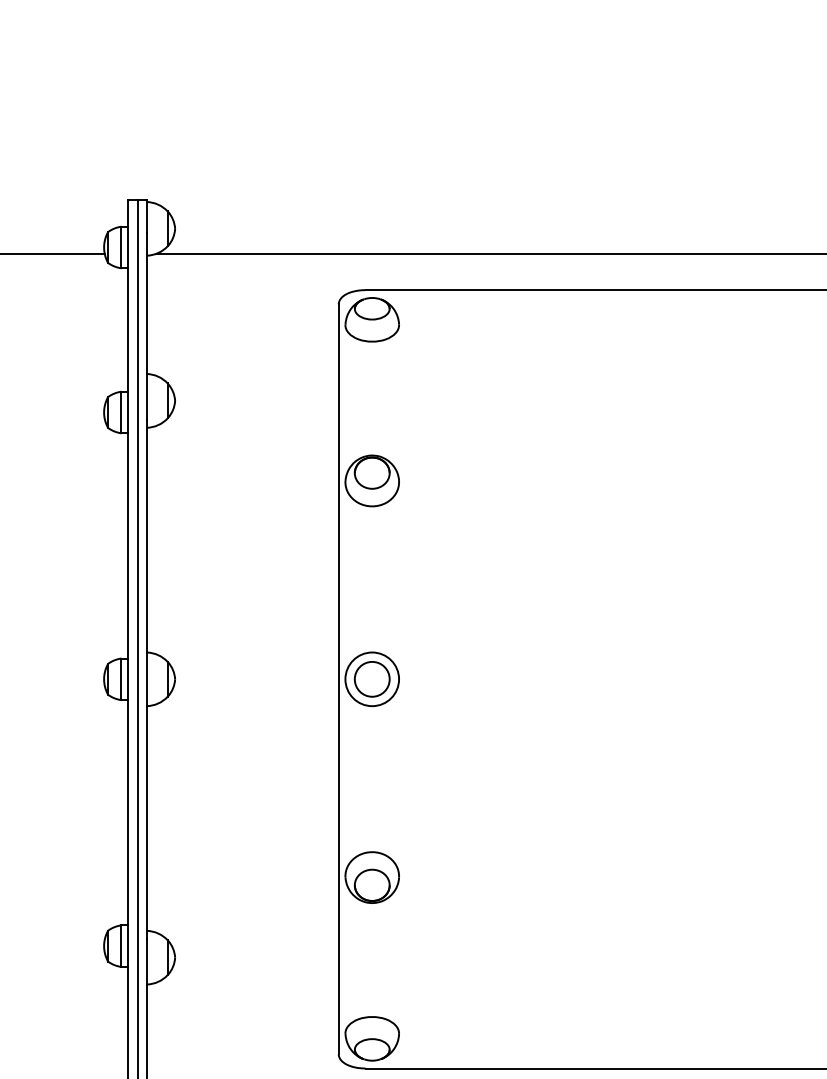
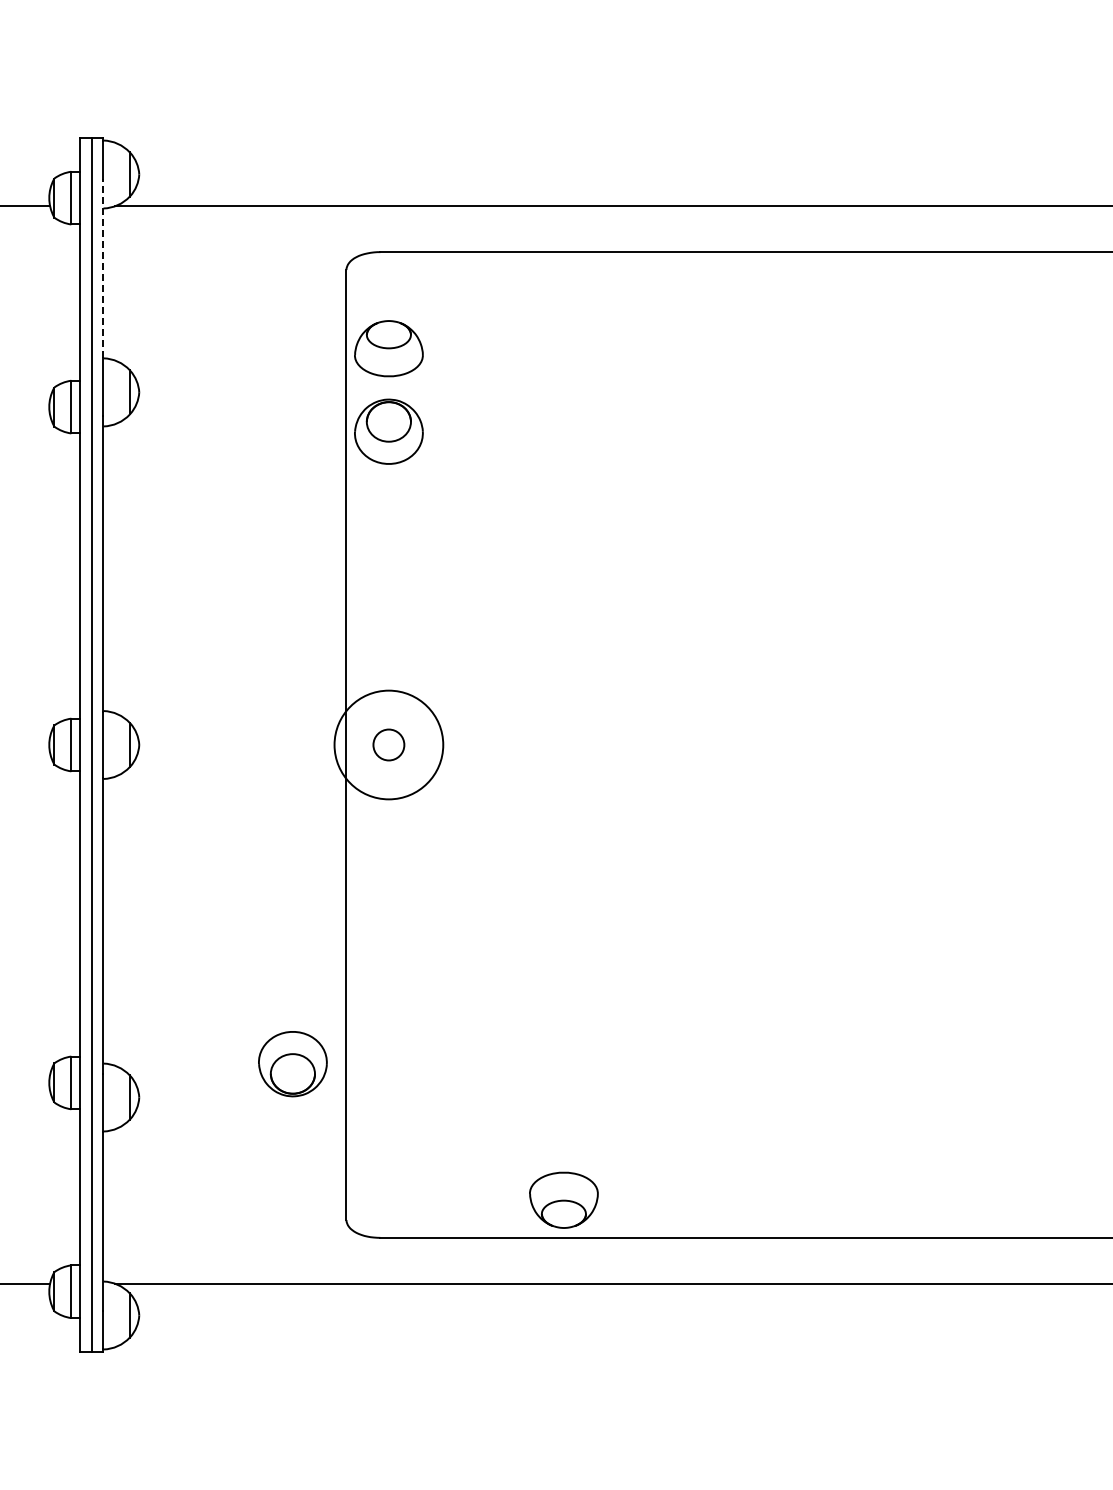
line: (146, 303) -> (103, 268), solid -> dashed
part: (371, 319) -> (388, 348), moved
part: (371, 480) -> (388, 431), moved
circle: (371, 678) -> (388, 744), size x0.7
circle: (371, 678) -> (388, 744), size x1.6
part: (371, 877) -> (292, 1064), moved
part: (371, 1038) -> (563, 1199), moved

